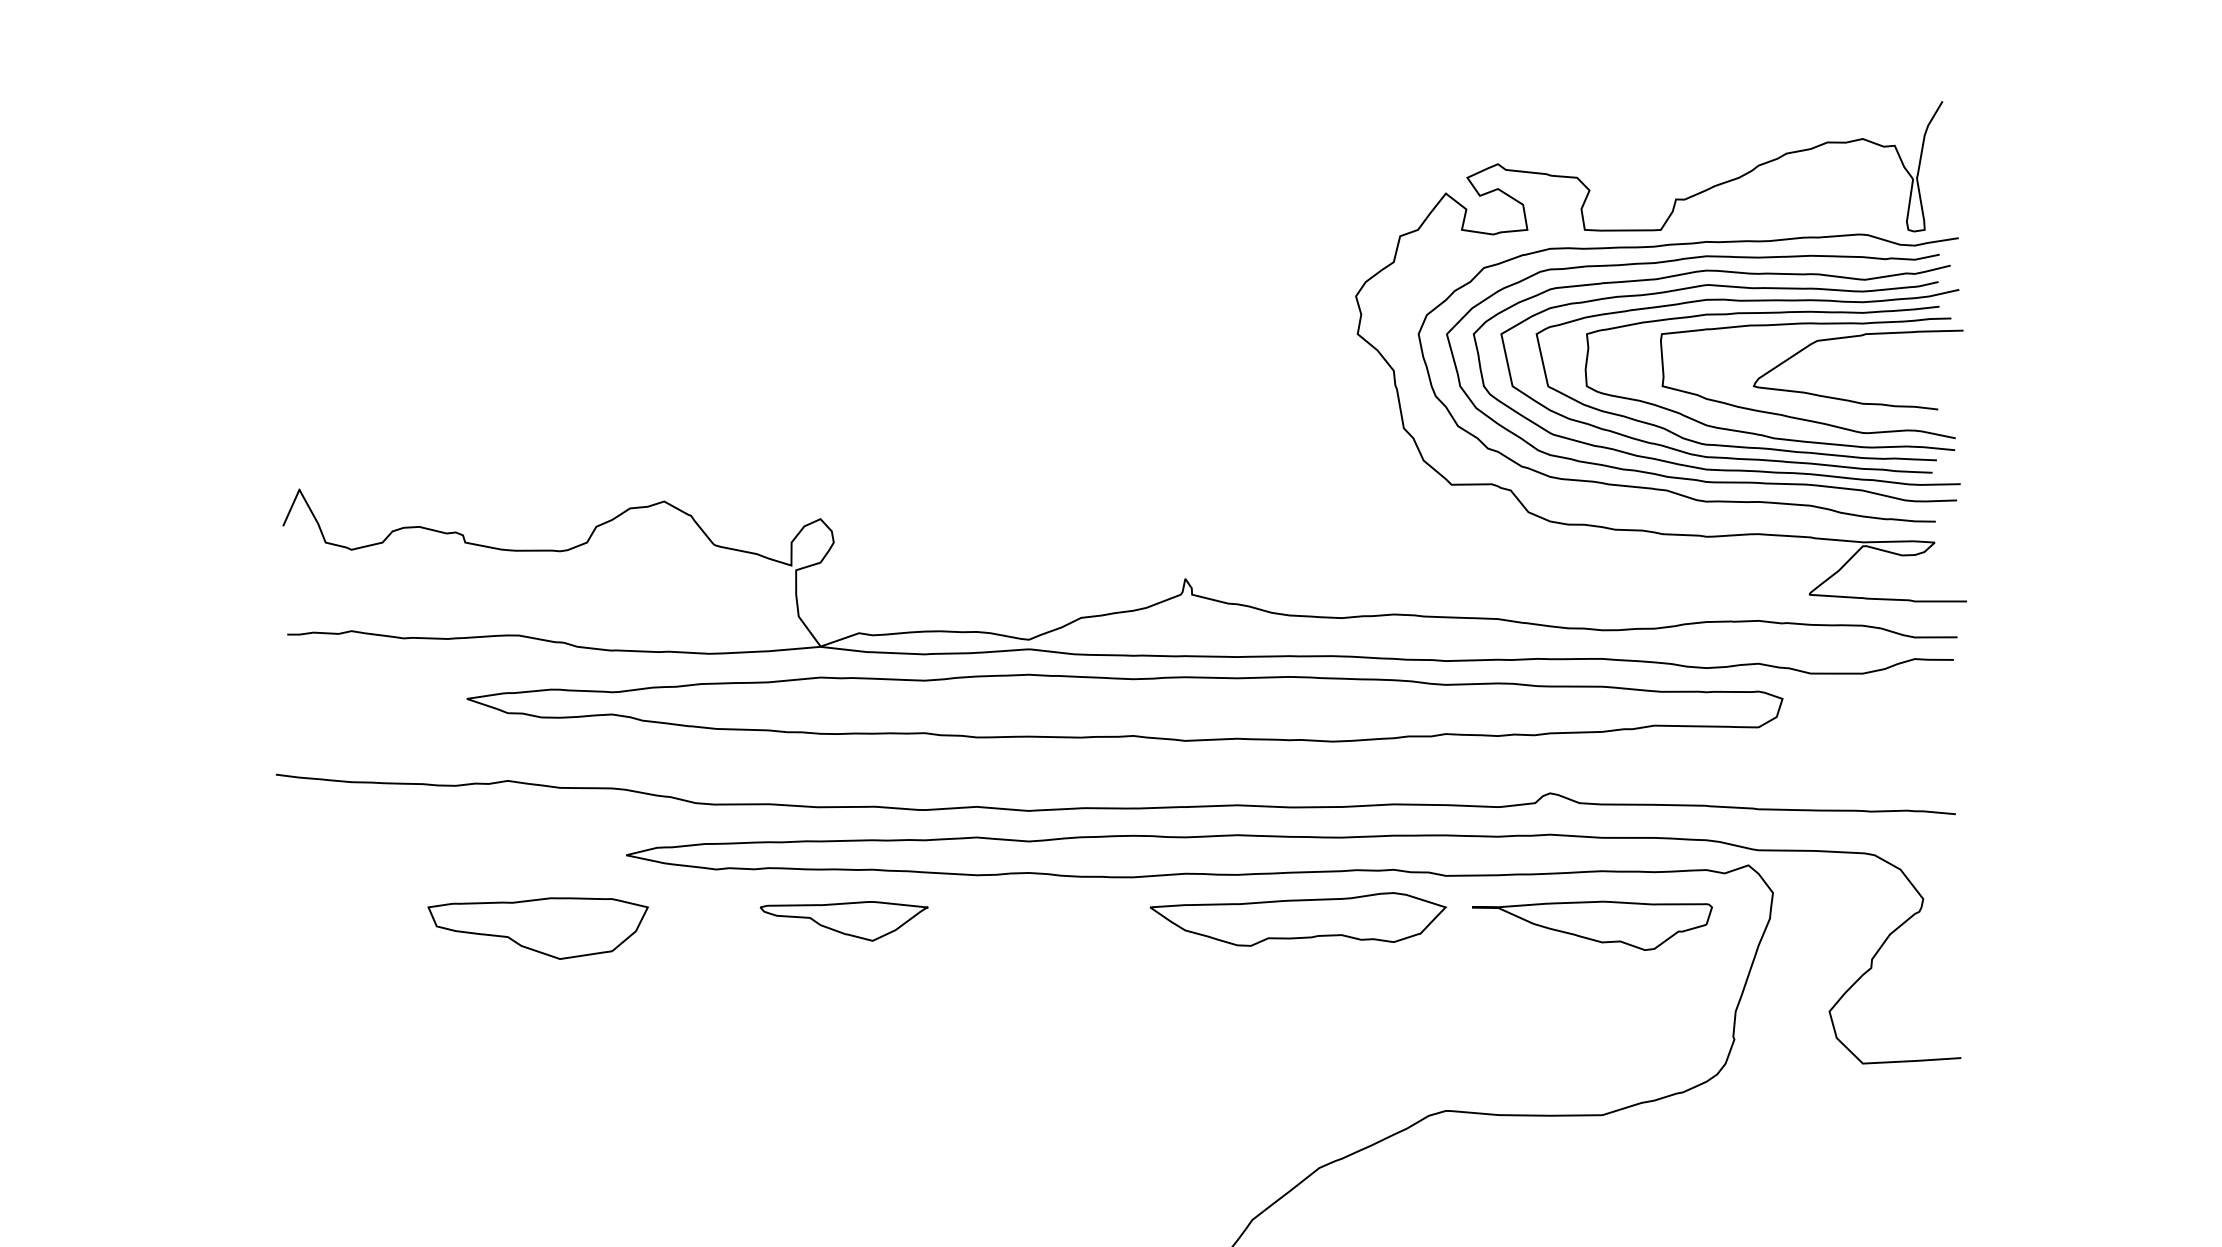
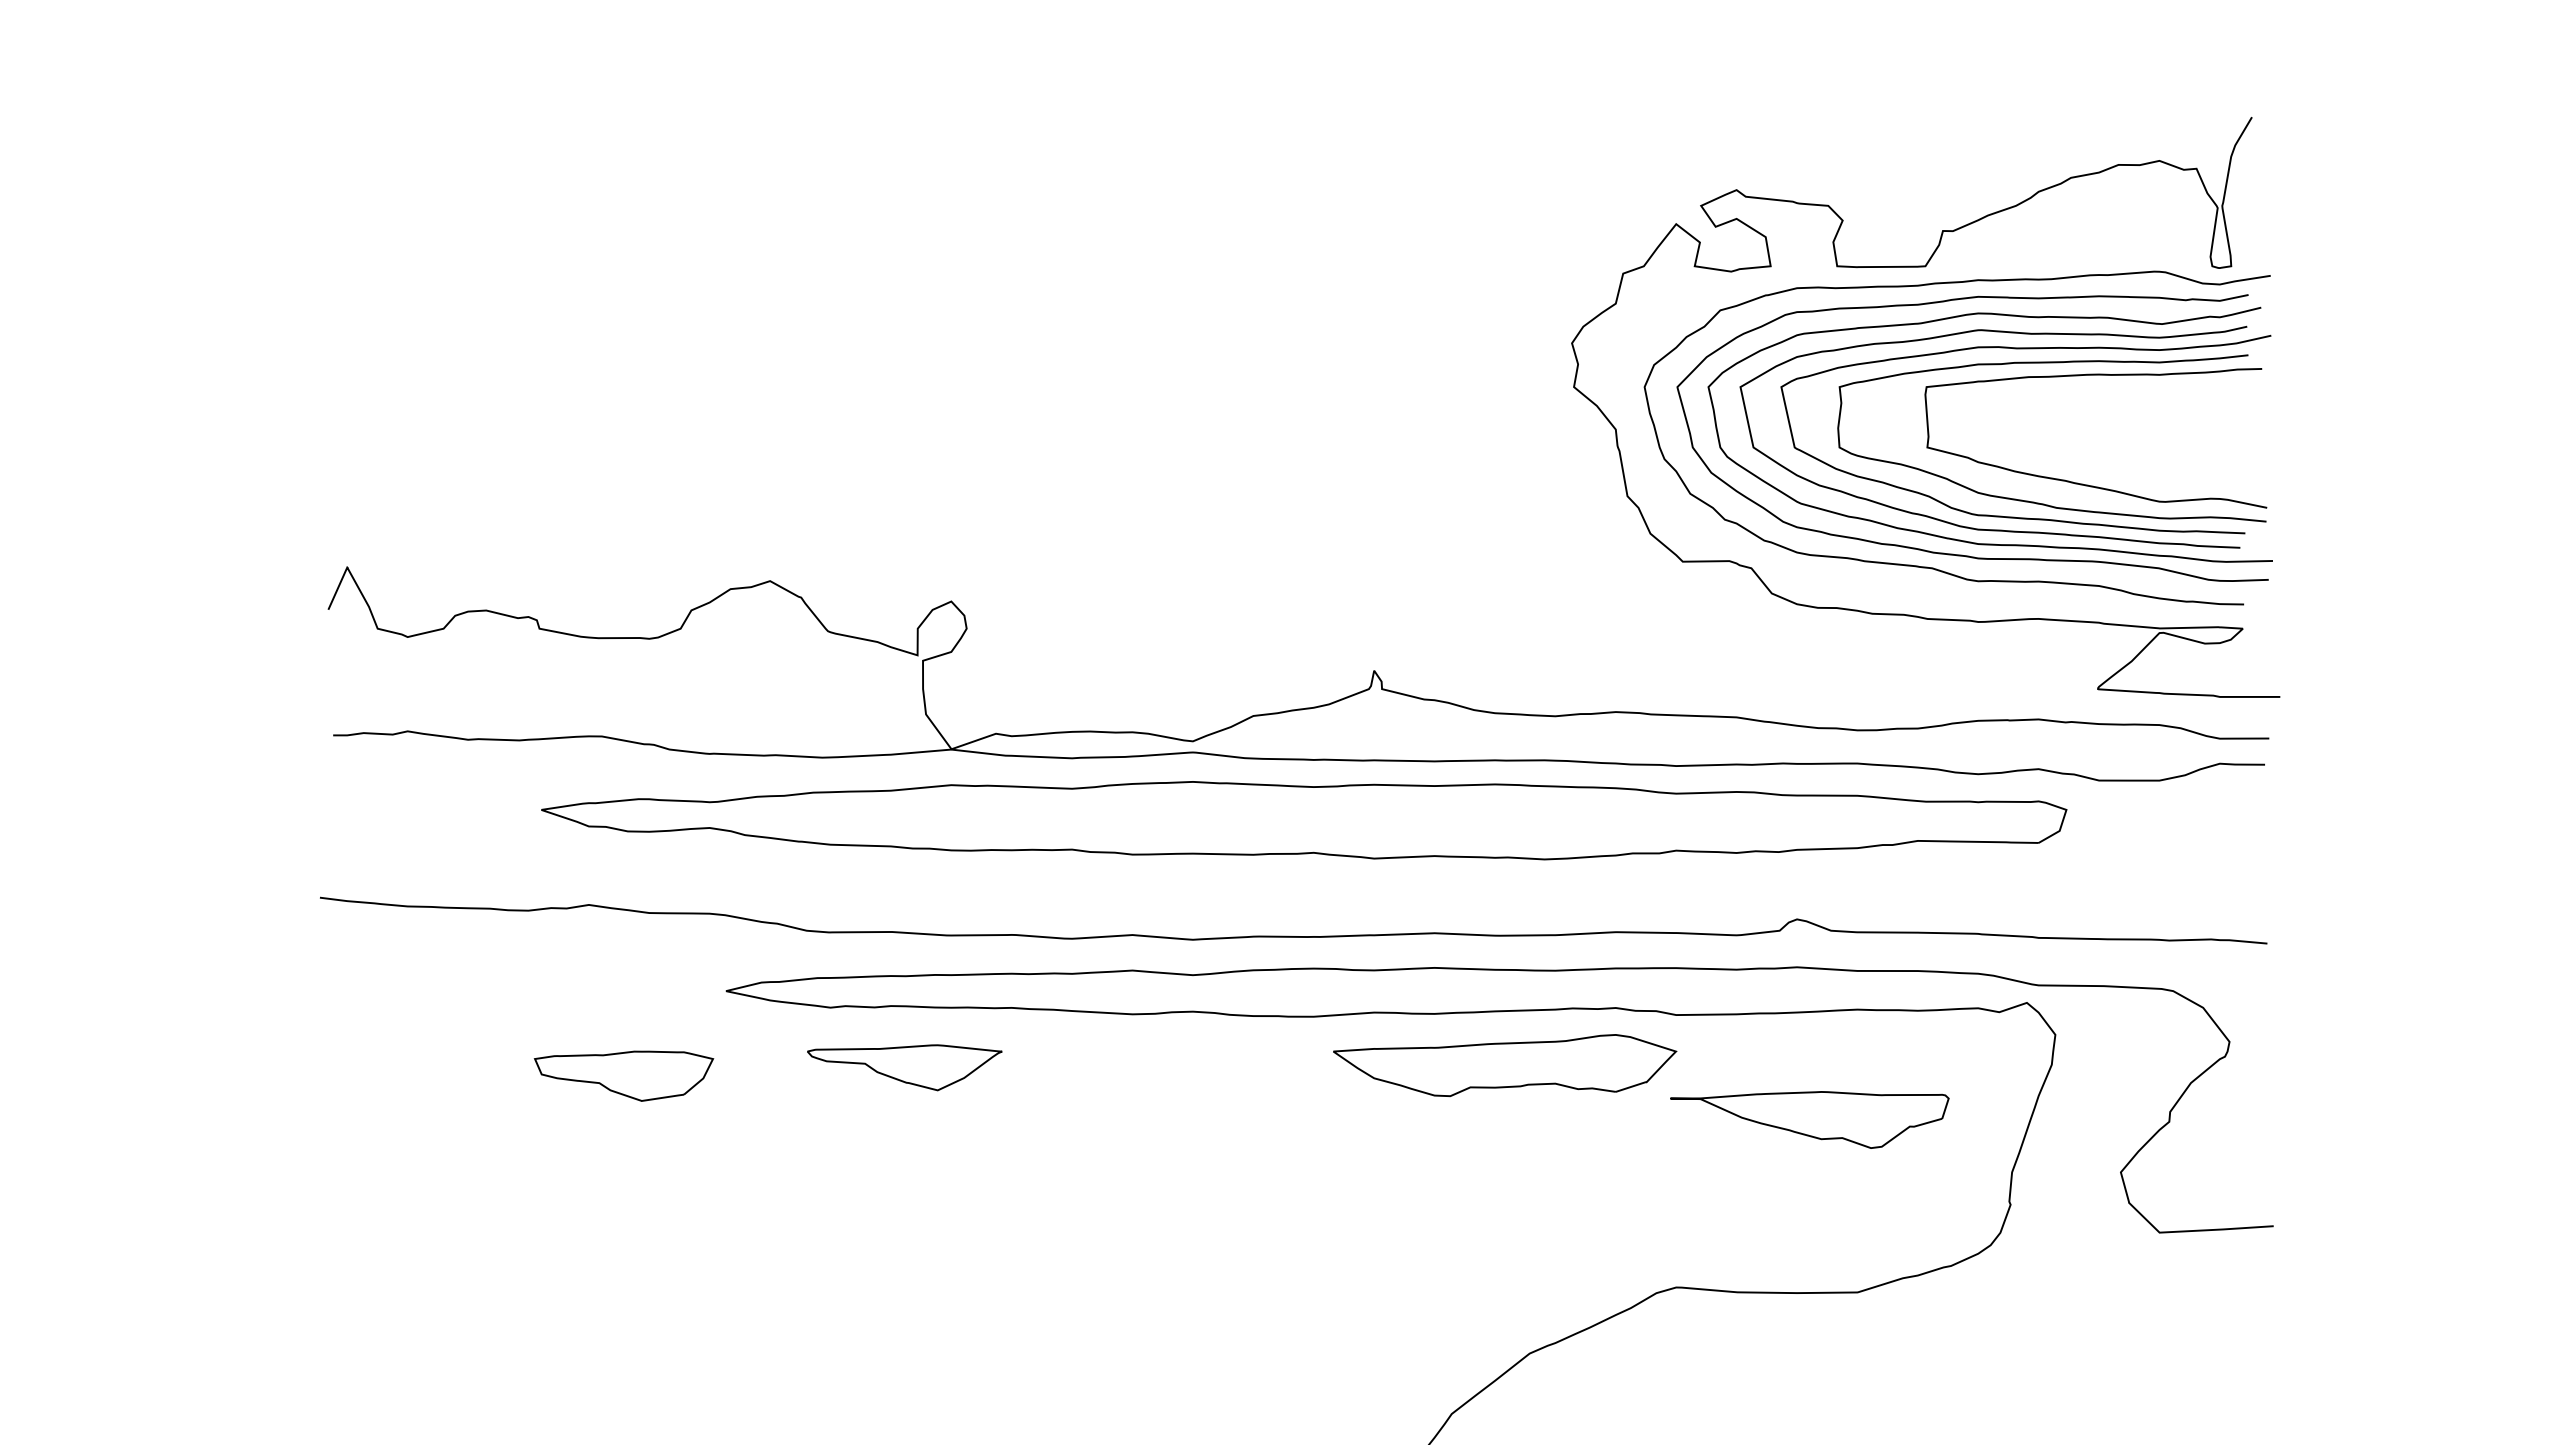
curve: (1850, 400) -> (2145, 463), removed
part: (843, 921) -> (904, 1067), moved
part: (1591, 925) -> (1809, 1119), moved
part: (537, 928) -> (623, 1076), size x0.7

